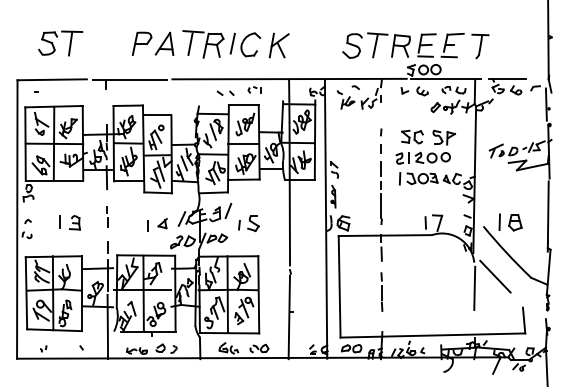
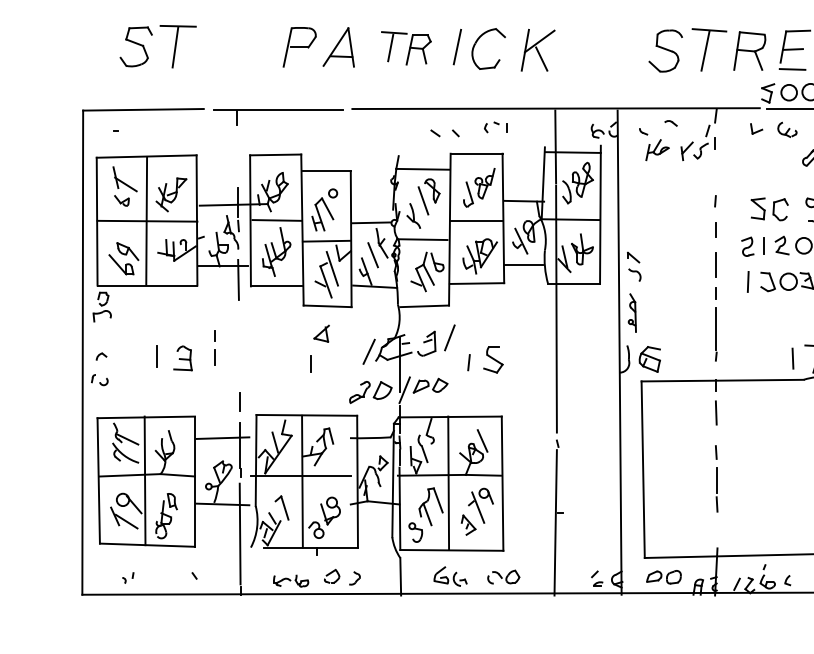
part: (203, 44) -> (406, 48), size x0.7
line: (107, 217) -> (215, 349), moved
part: (162, 223) -> (321, 333), moved

